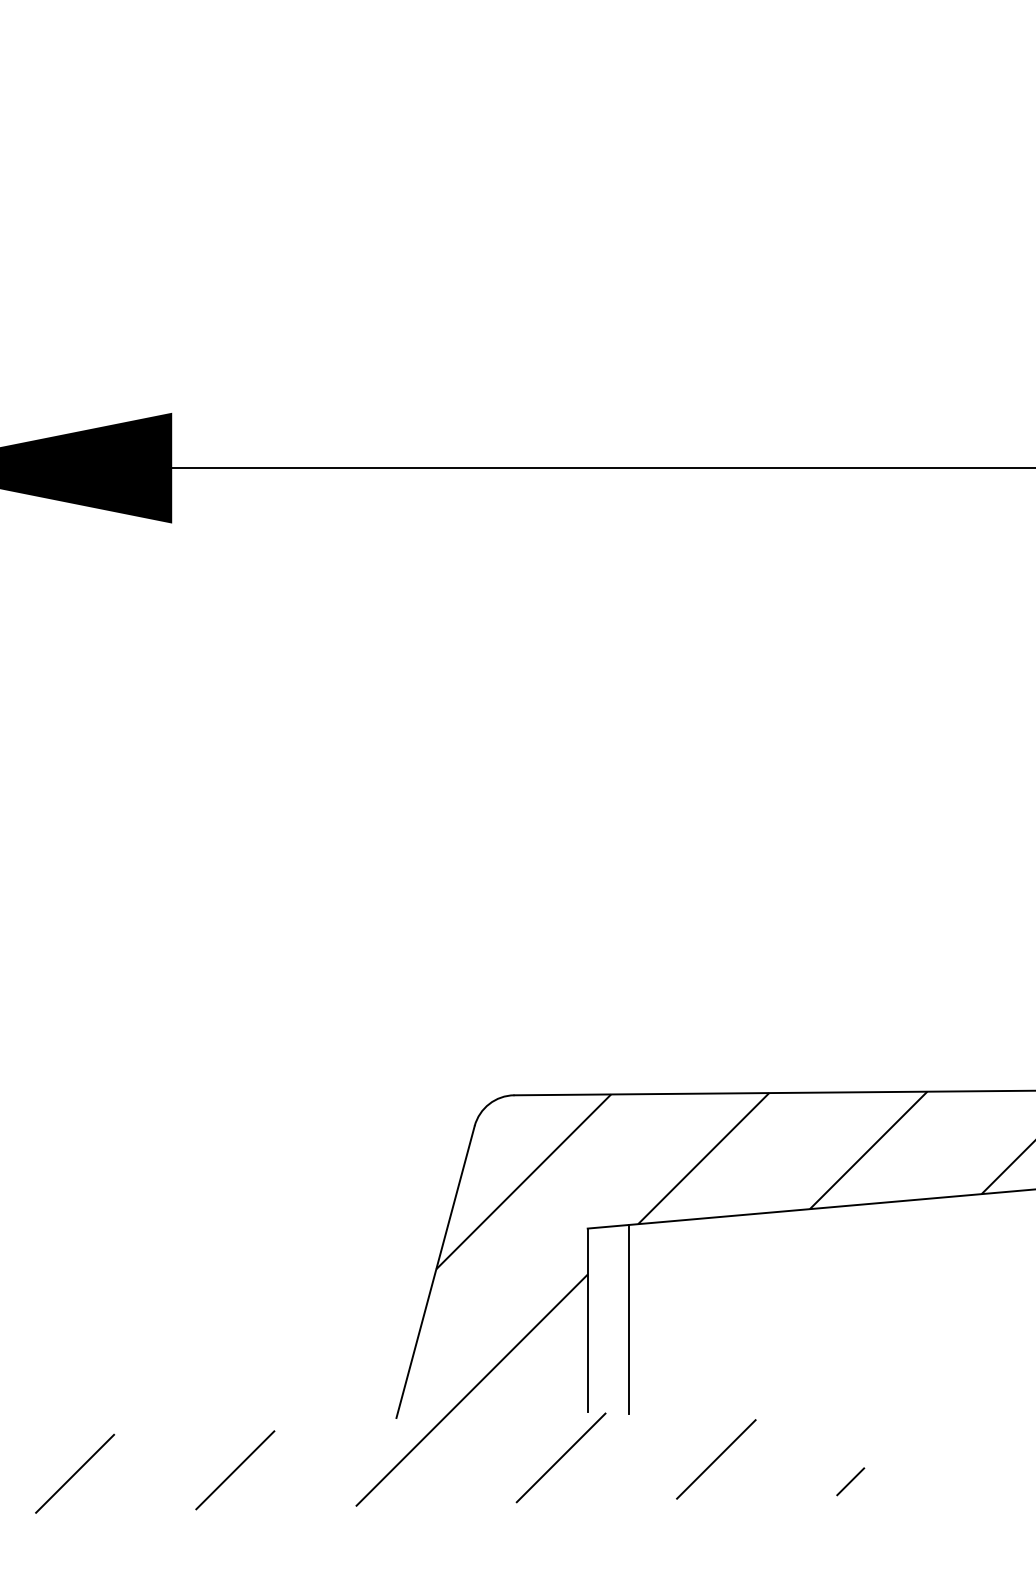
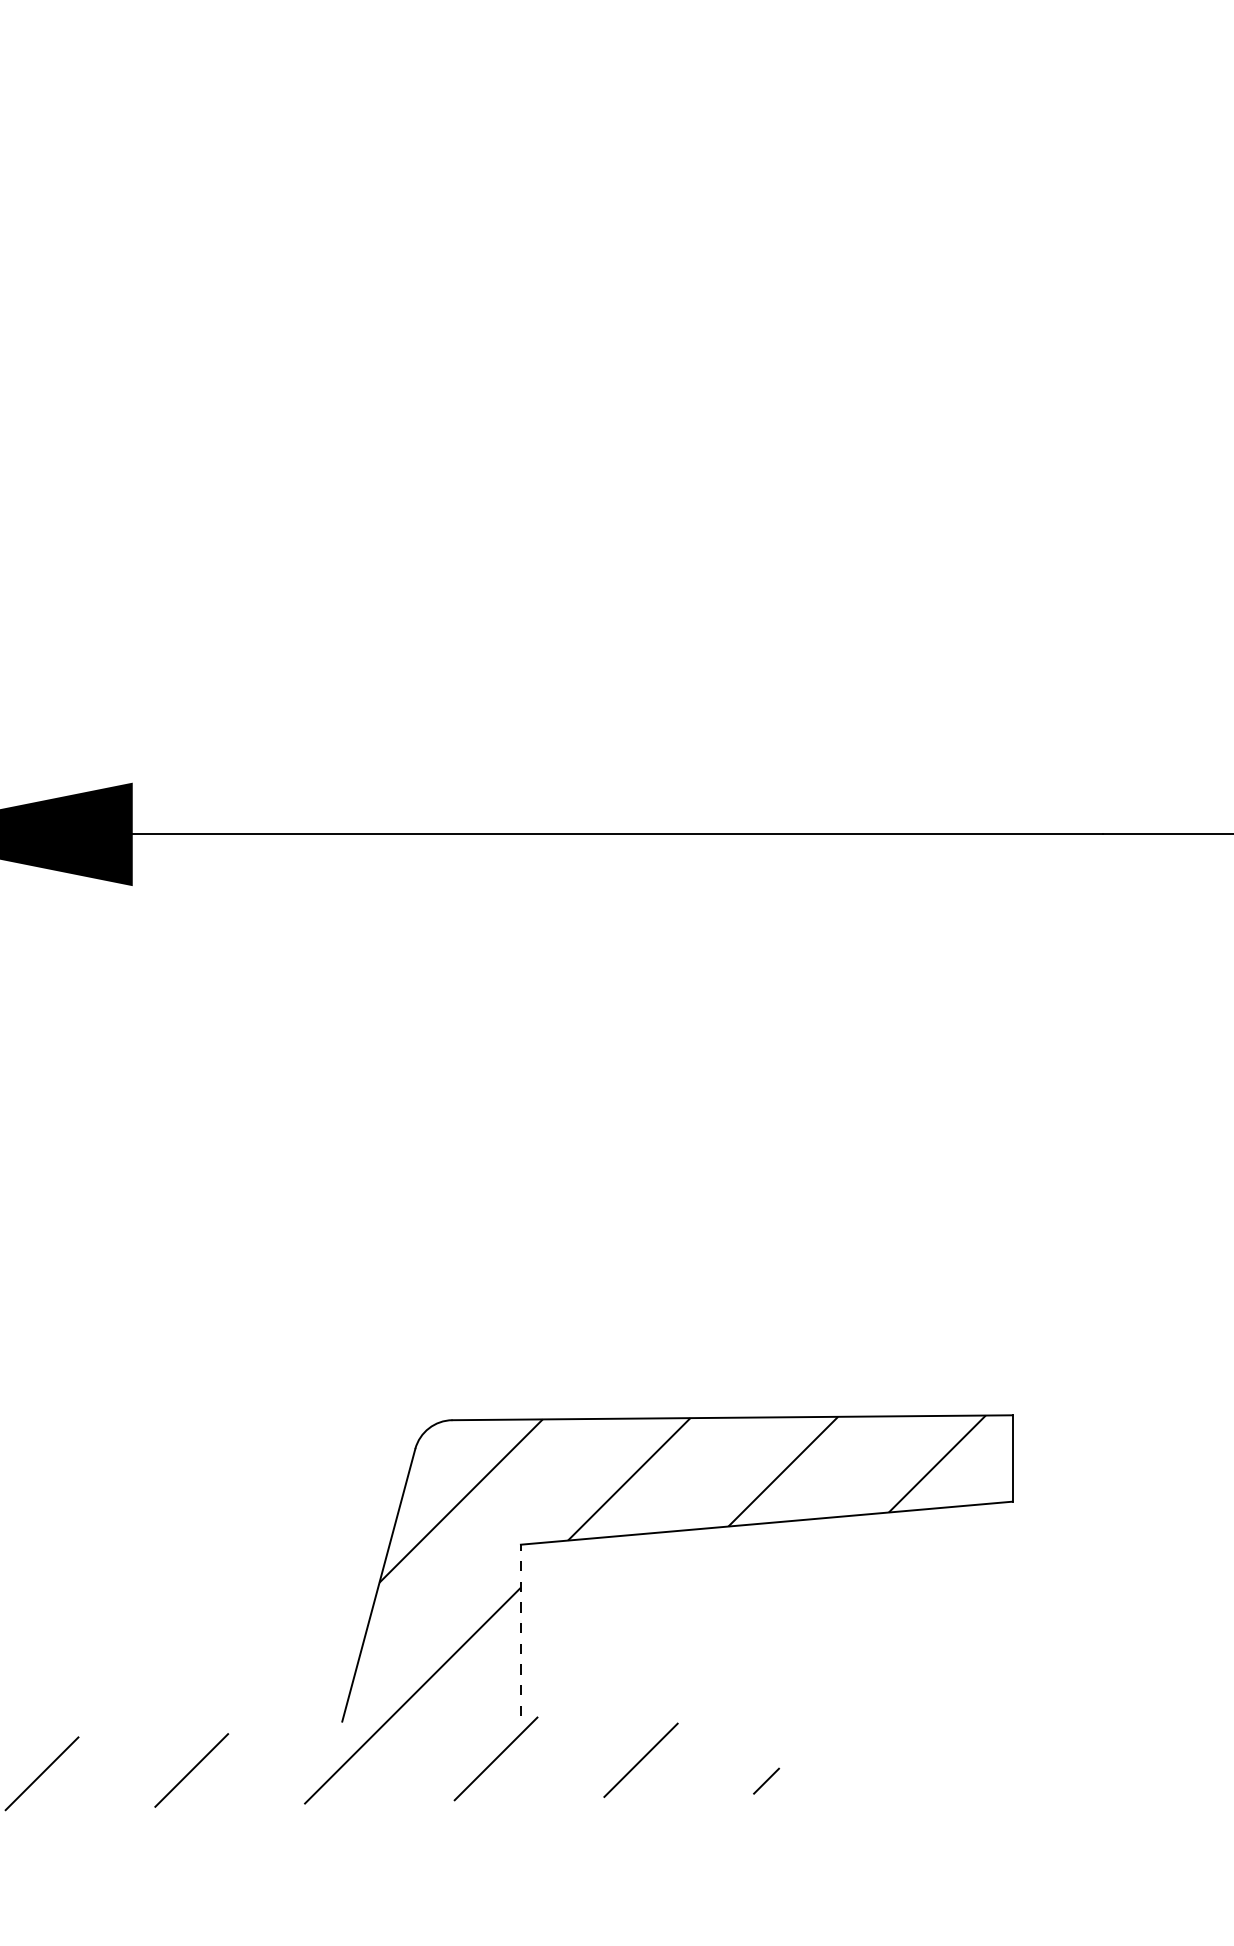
line: (629, 1319) -> (559, 1629), removed
line: (587, 1320) -> (520, 1630), solid -> dashed

